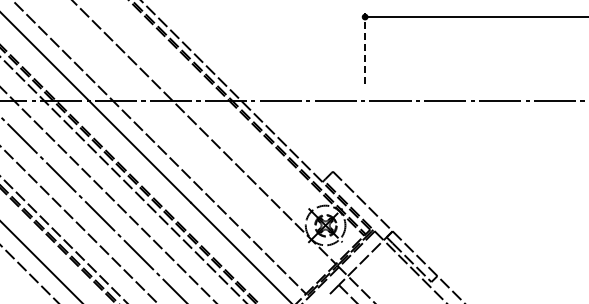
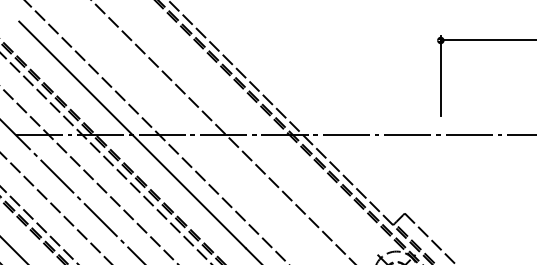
line: (365, 48) -> (441, 75), dashed -> solid

